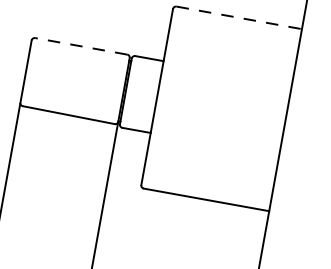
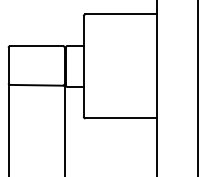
line: (239, 17) -> (121, 14), dashed -> solid
line: (81, 45) -> (36, 45), dashed -> solid

